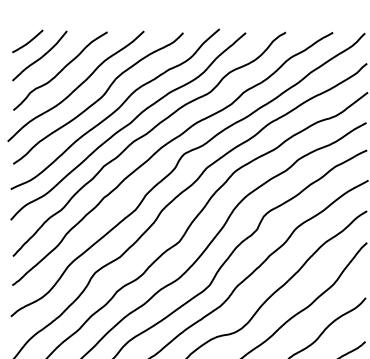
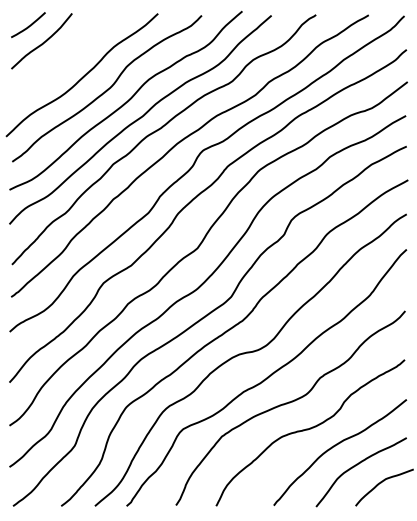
curve: (60, 71) -> (64, 58), removed

